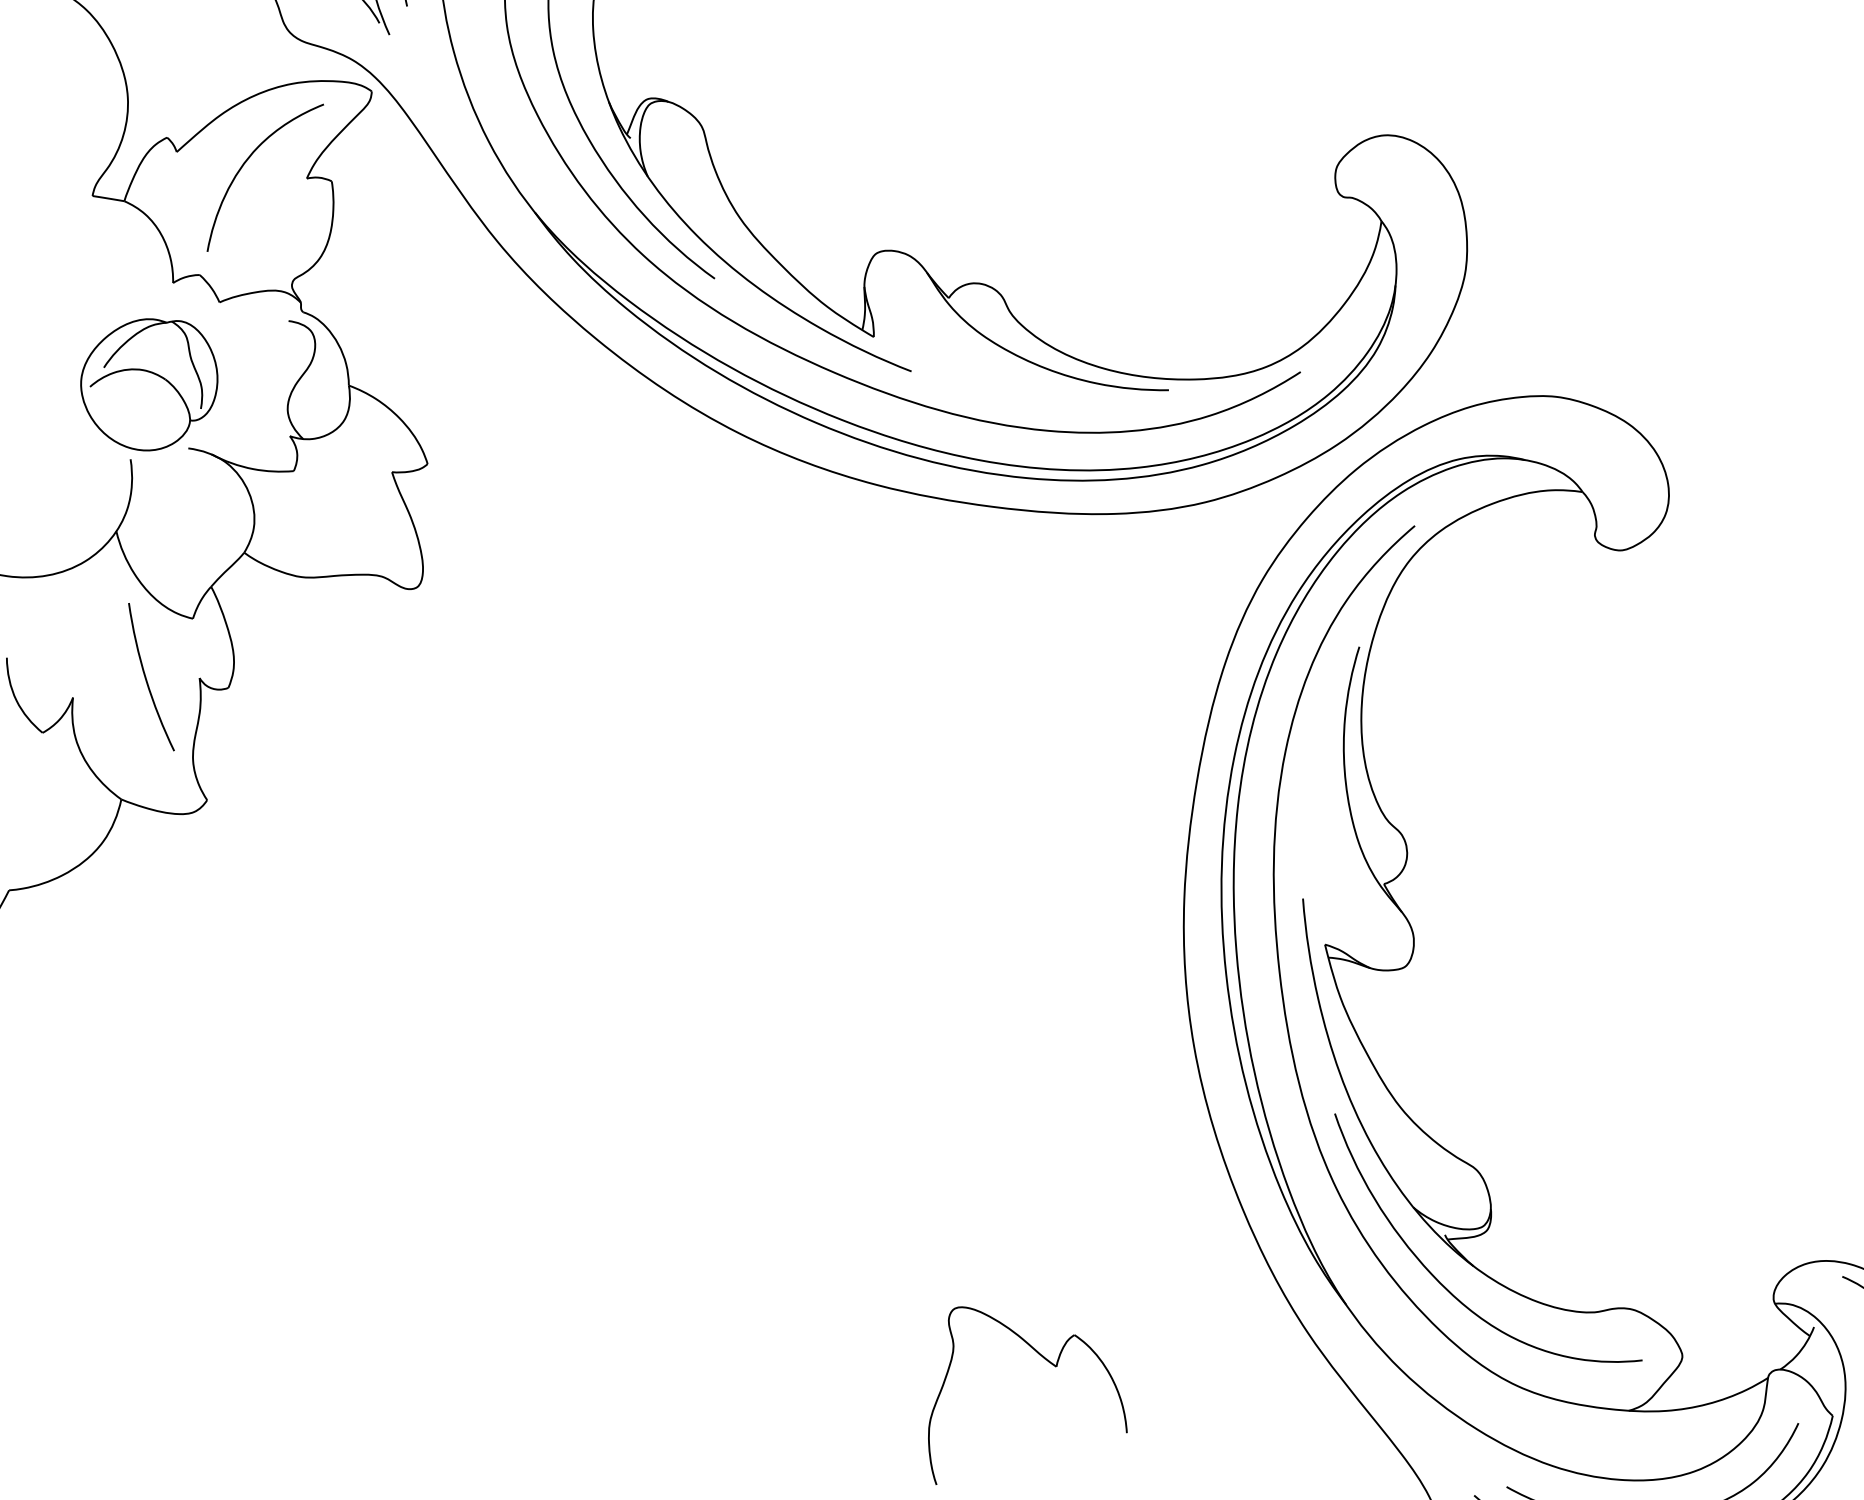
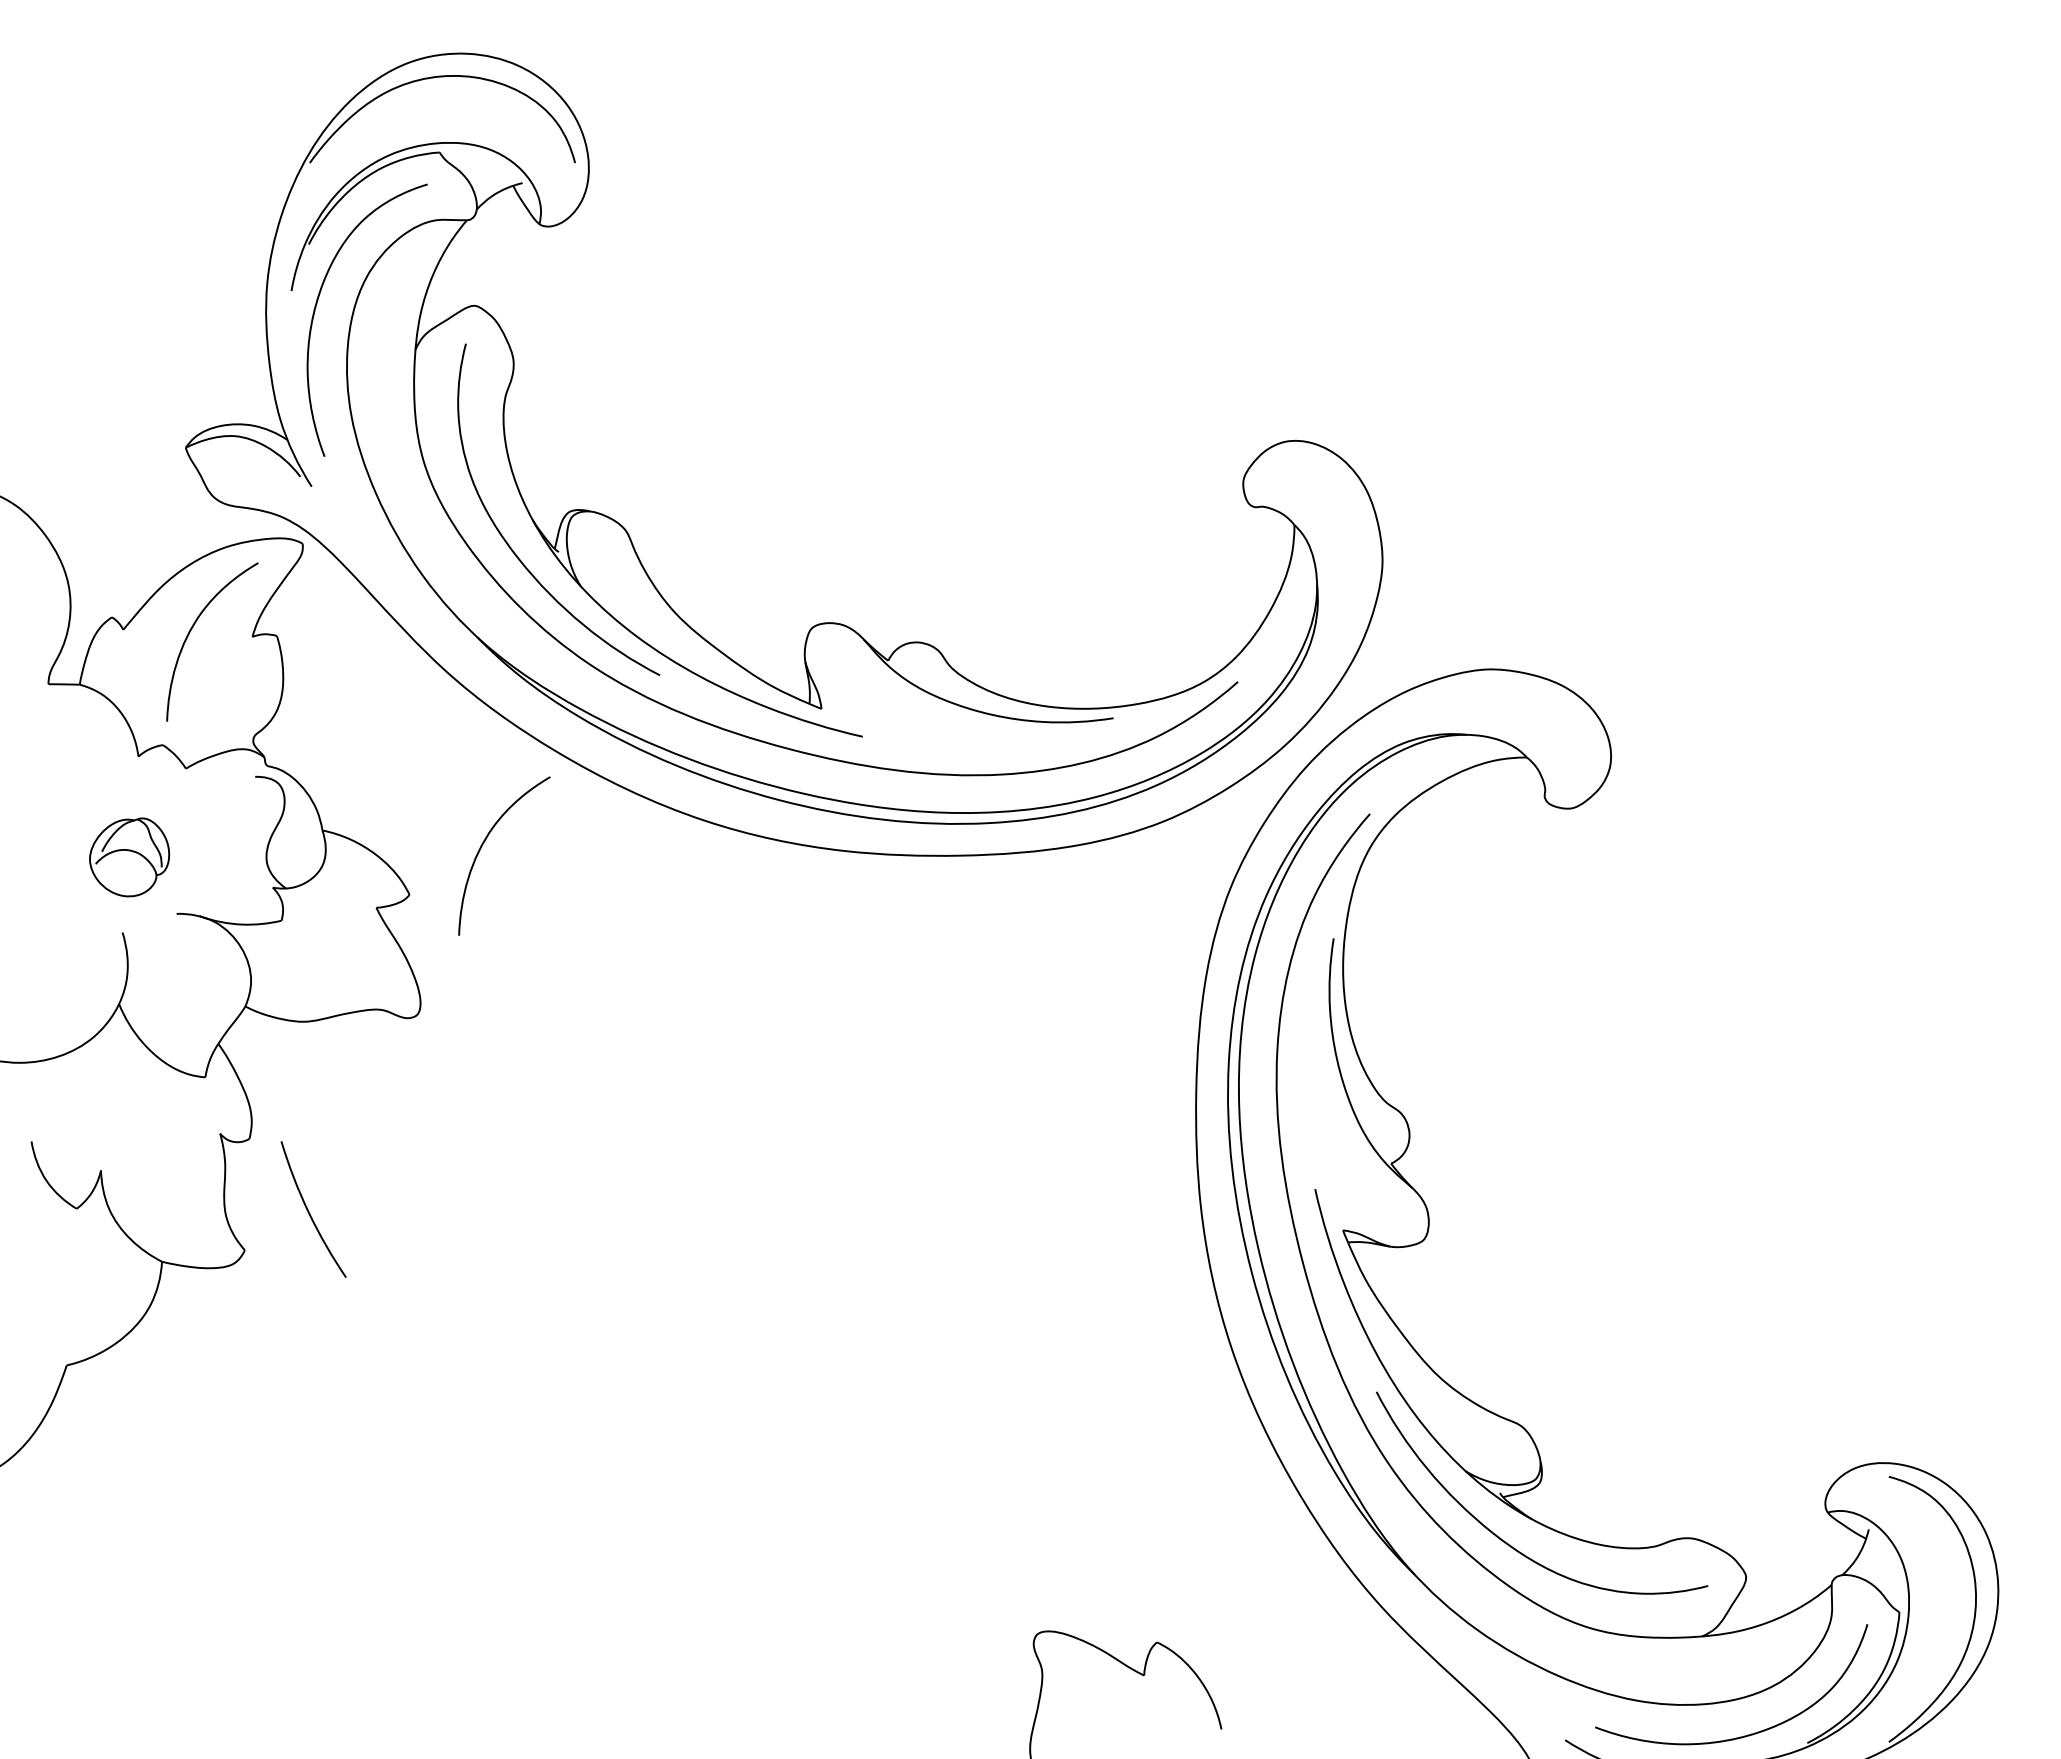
part: (148, 384) -> (129, 857), size x0.6
curve: (512, 421) -> (485, 841), added
curve: (146, 678) -> (309, 1211), moved

